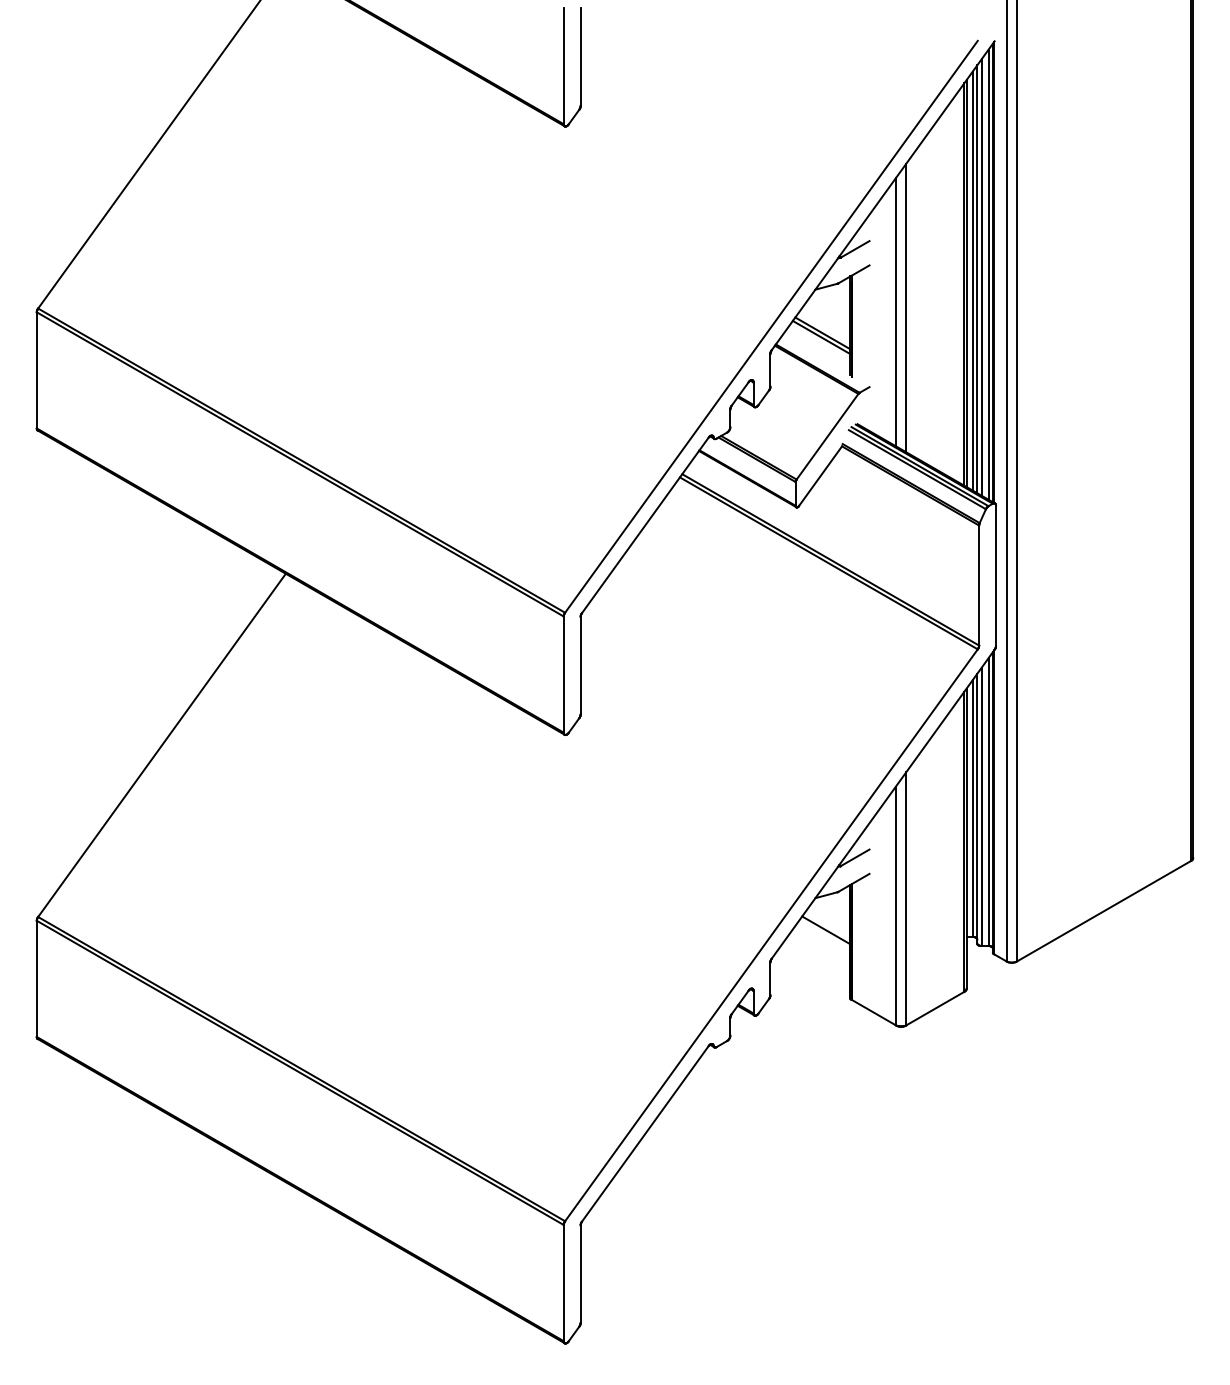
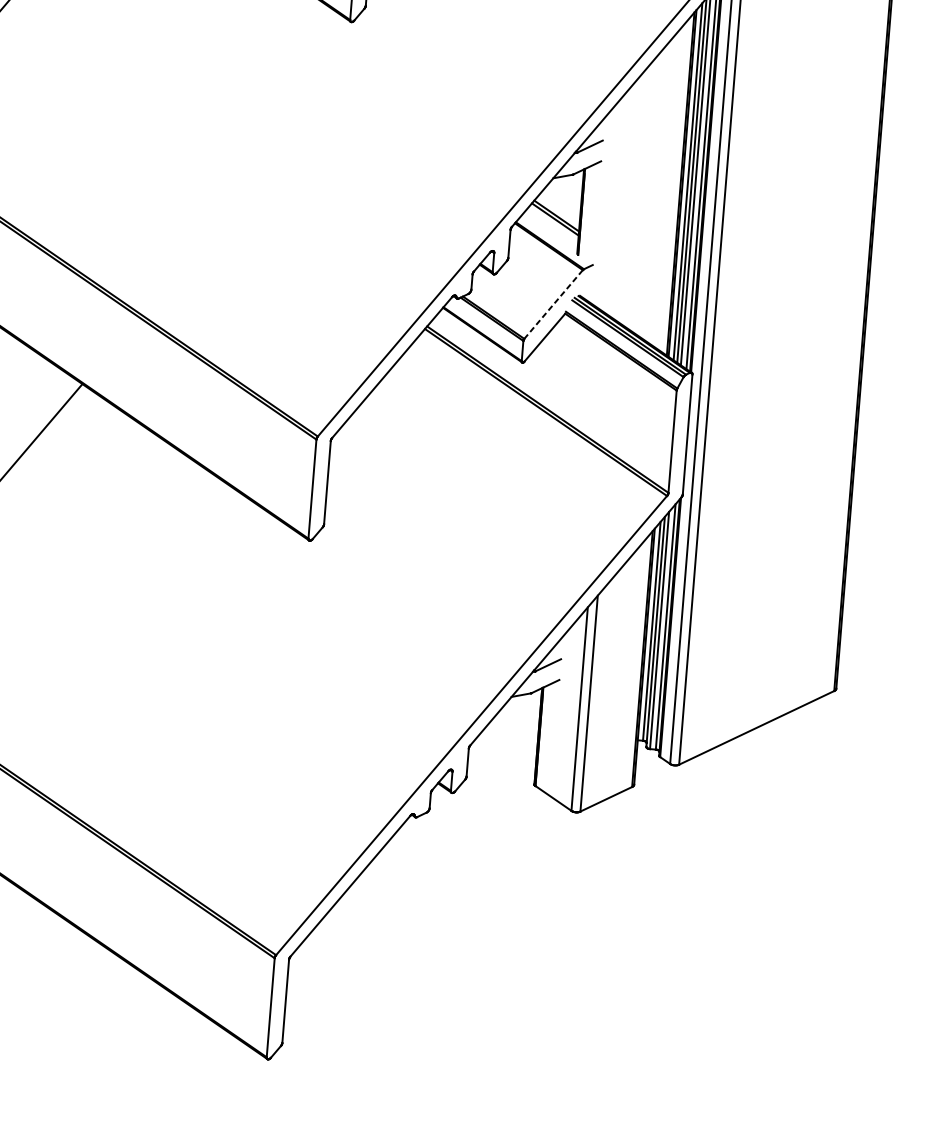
line: (906, 307) -> (629, 199), removed
line: (895, 312) -> (620, 203), removed
line: (827, 436) -> (553, 304), solid -> dashed
line: (826, 930) -> (518, 725), removed

